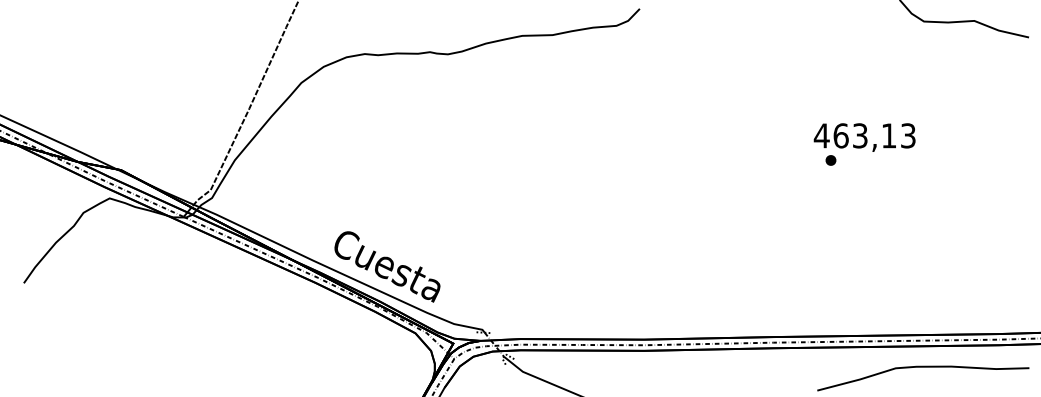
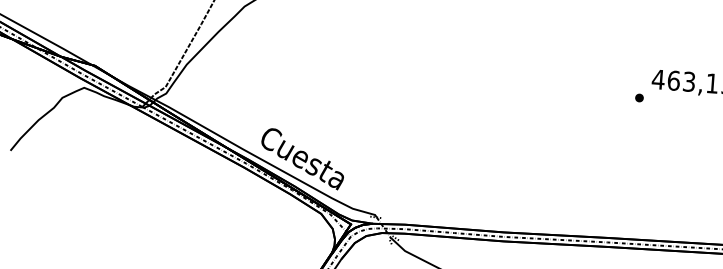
part: (830, 160) -> (639, 98), moved

